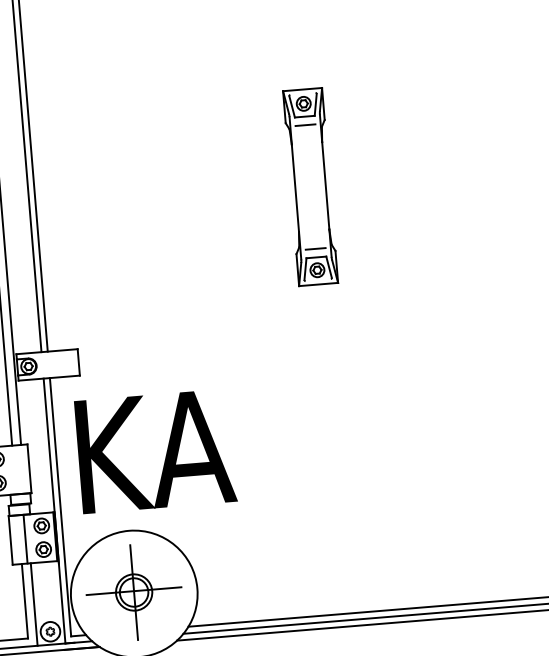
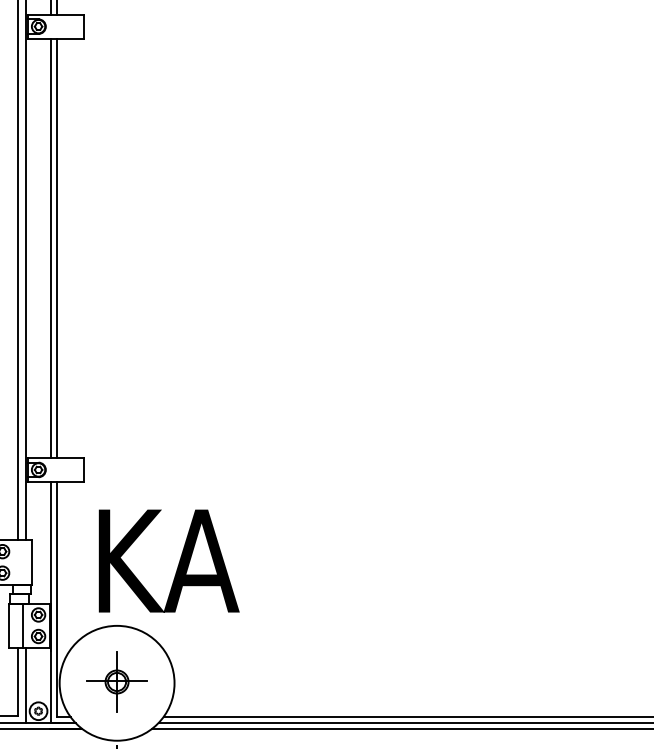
part: (310, 186) -> (306, 328), removed
text: (155, 450) -> (168, 560), moved
part: (133, 592) -> (116, 681), size x0.7

